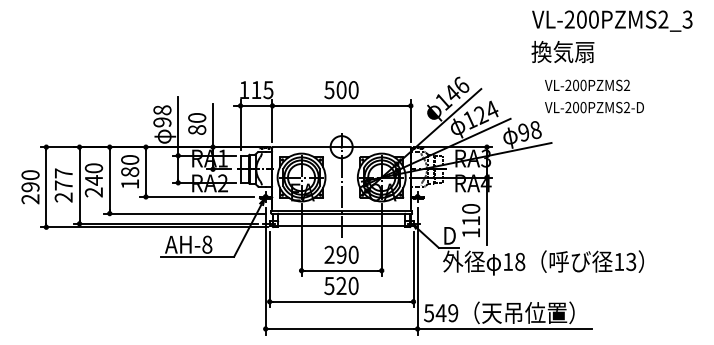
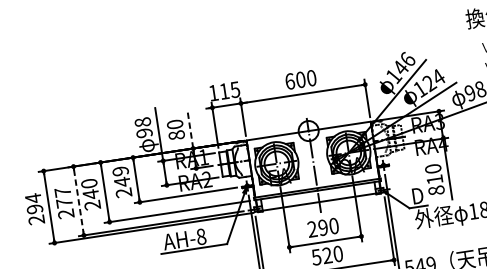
text: (329, 90) -> (290, 81), 500 -> 600
line: (213, 125) -> (190, 129), solid -> dashed
text: (130, 172) -> (122, 182), 180 -> 249
text: (30, 174) -> (33, 197), 290 -> 294
line: (79, 185) -> (78, 201), solid -> dashed
text: (471, 232) -> (436, 190), 110 -> 810

